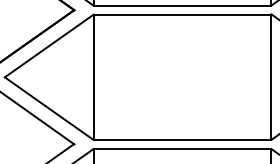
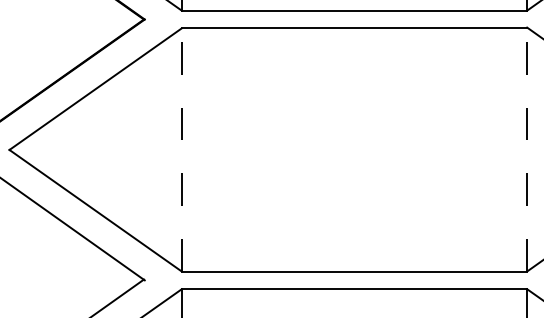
line: (93, 77) -> (181, 150), solid -> dashed
line: (271, 77) -> (527, 150), solid -> dashed

